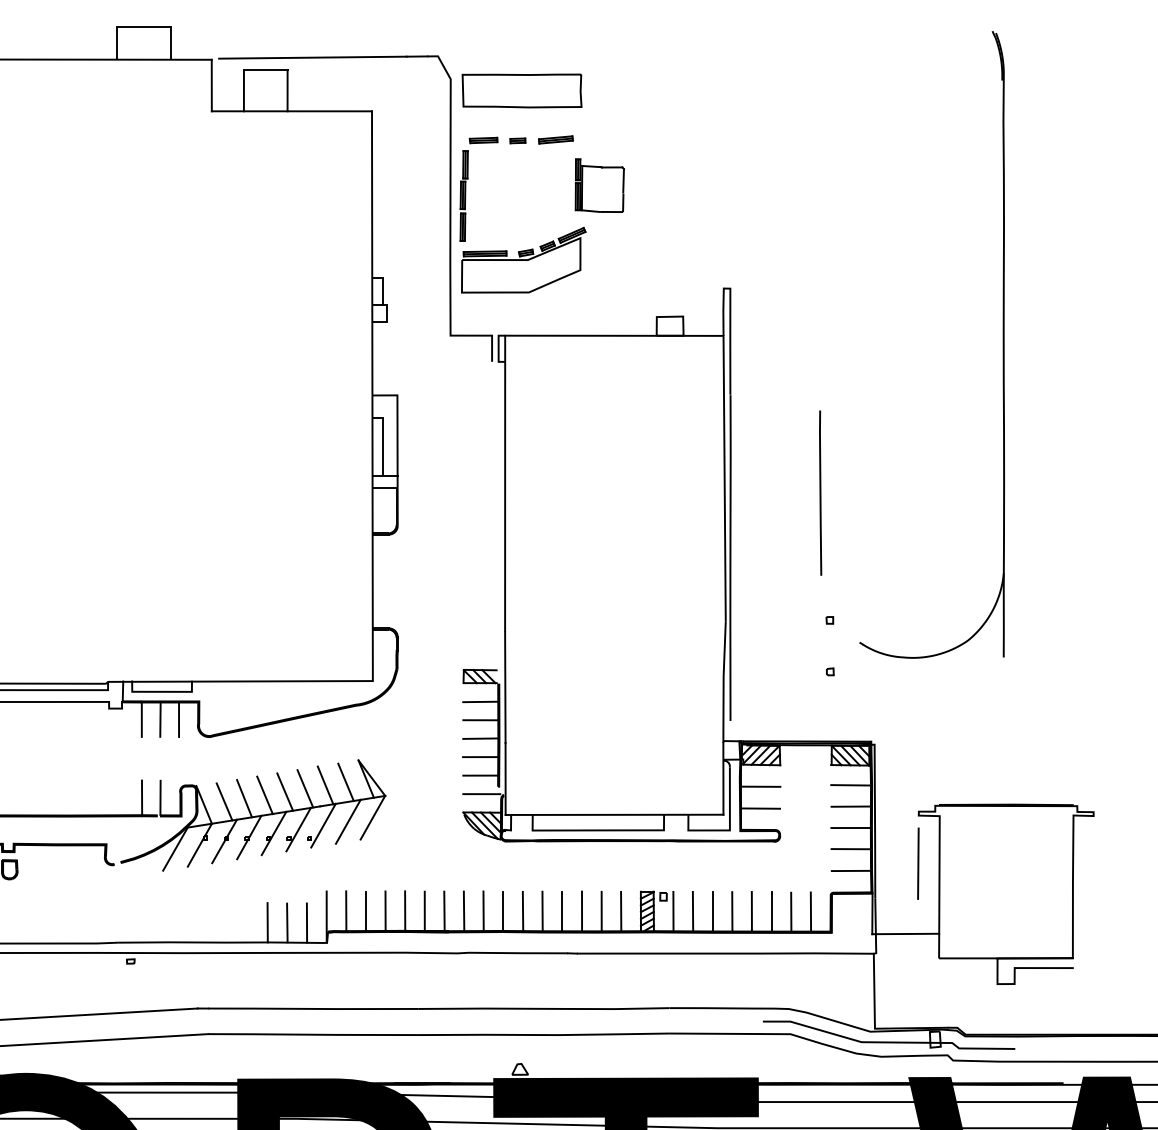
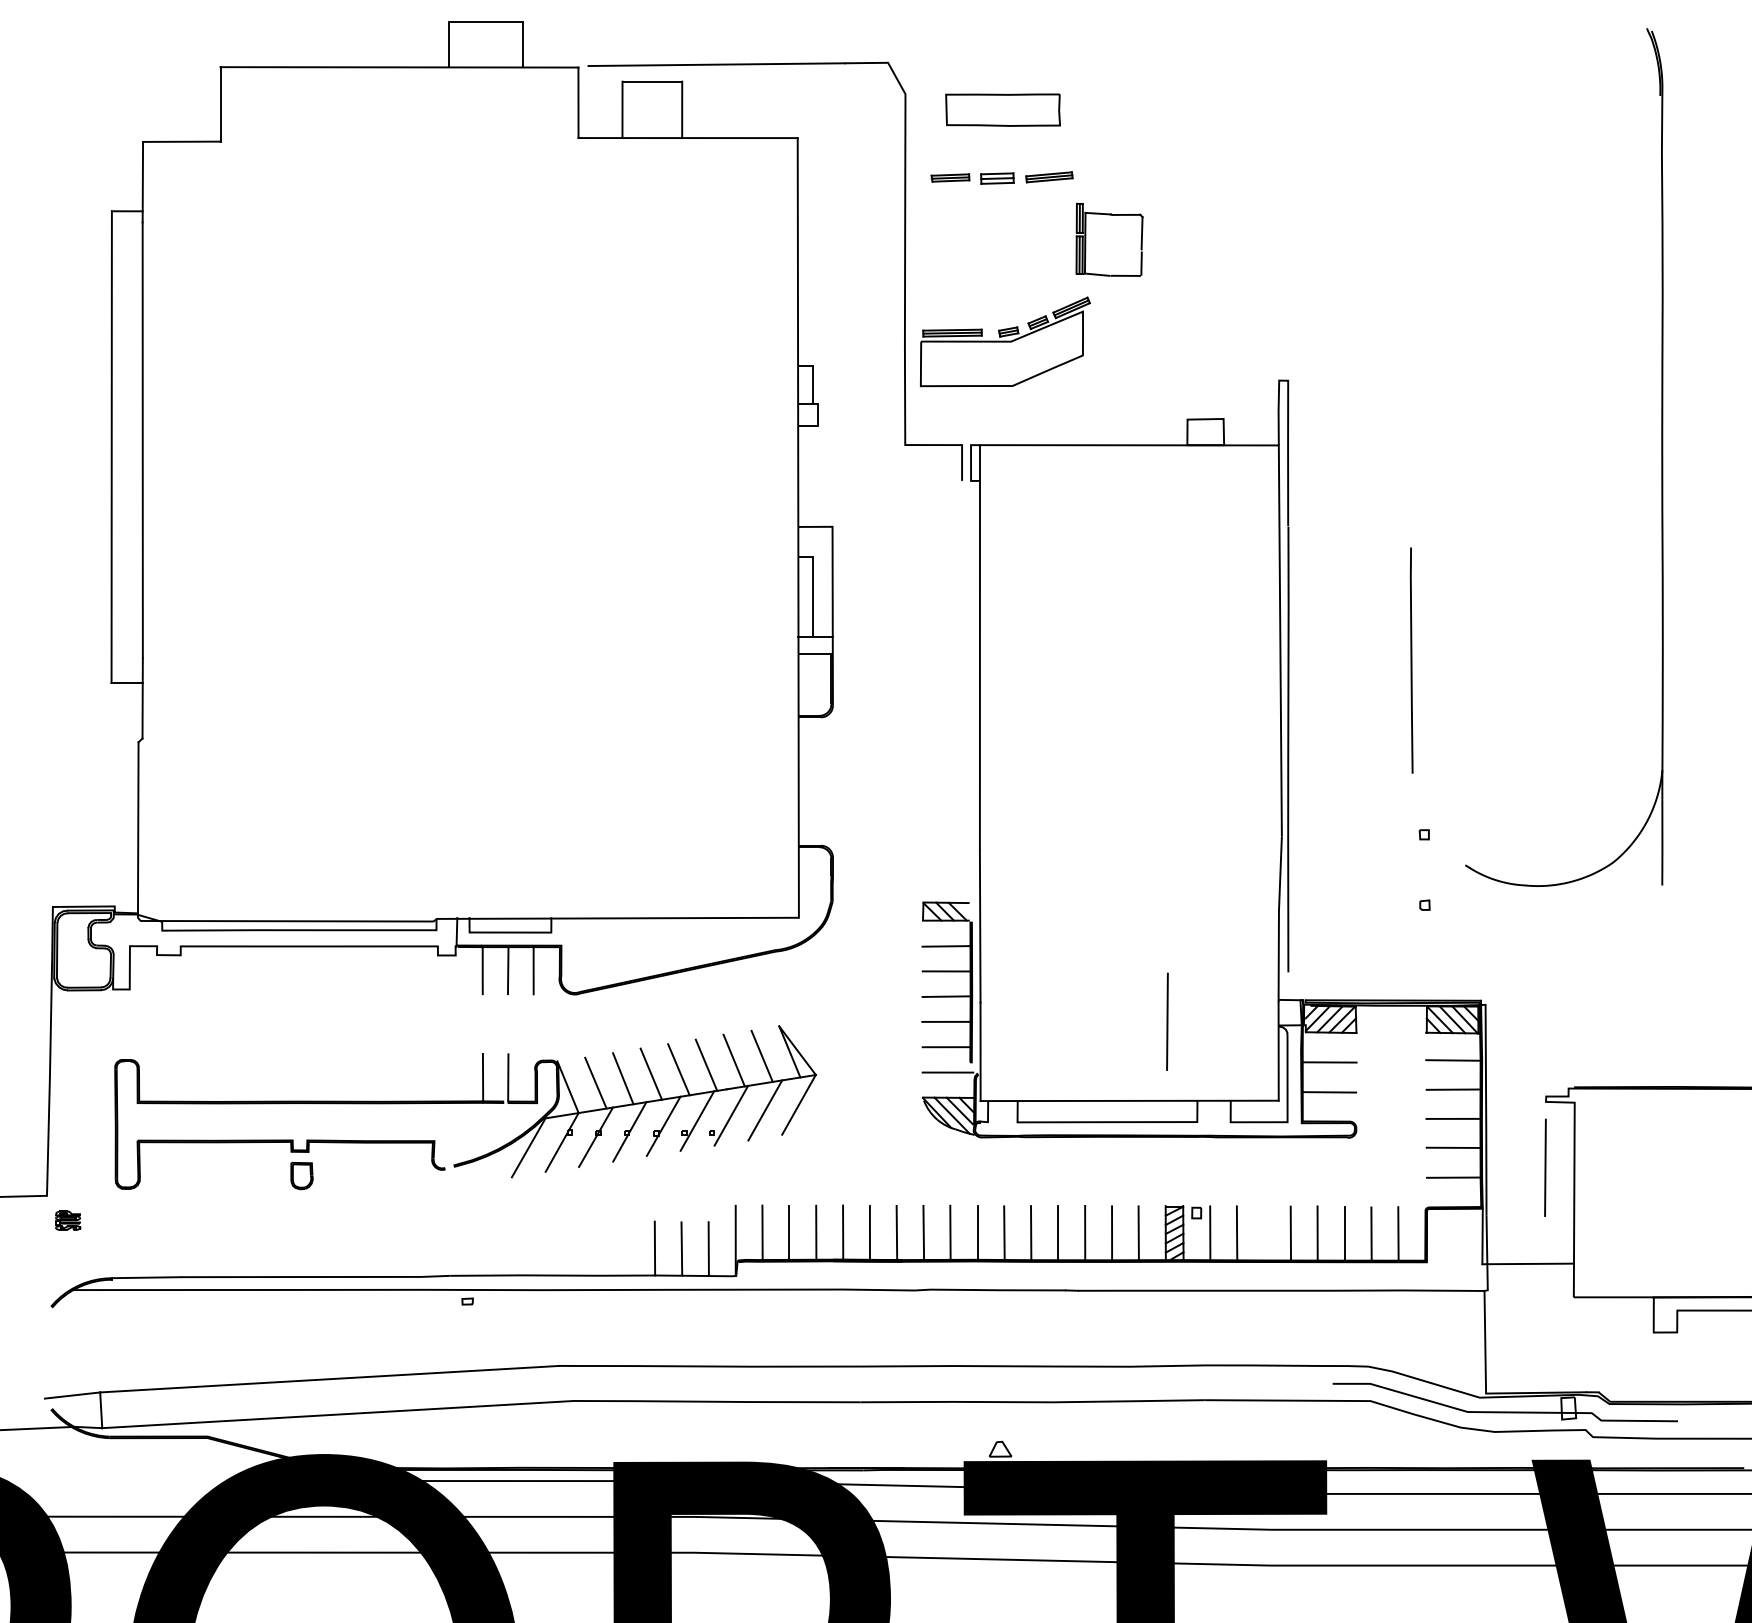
part: (521, 90) -> (1002, 109), size x0.7
part: (517, 140) -> (997, 178), size x1.6
part: (463, 195) -> (923, 253), removed
line: (642, 756) -> (1167, 1021), added
line: (713, 911) -> (1264, 1233), removed

